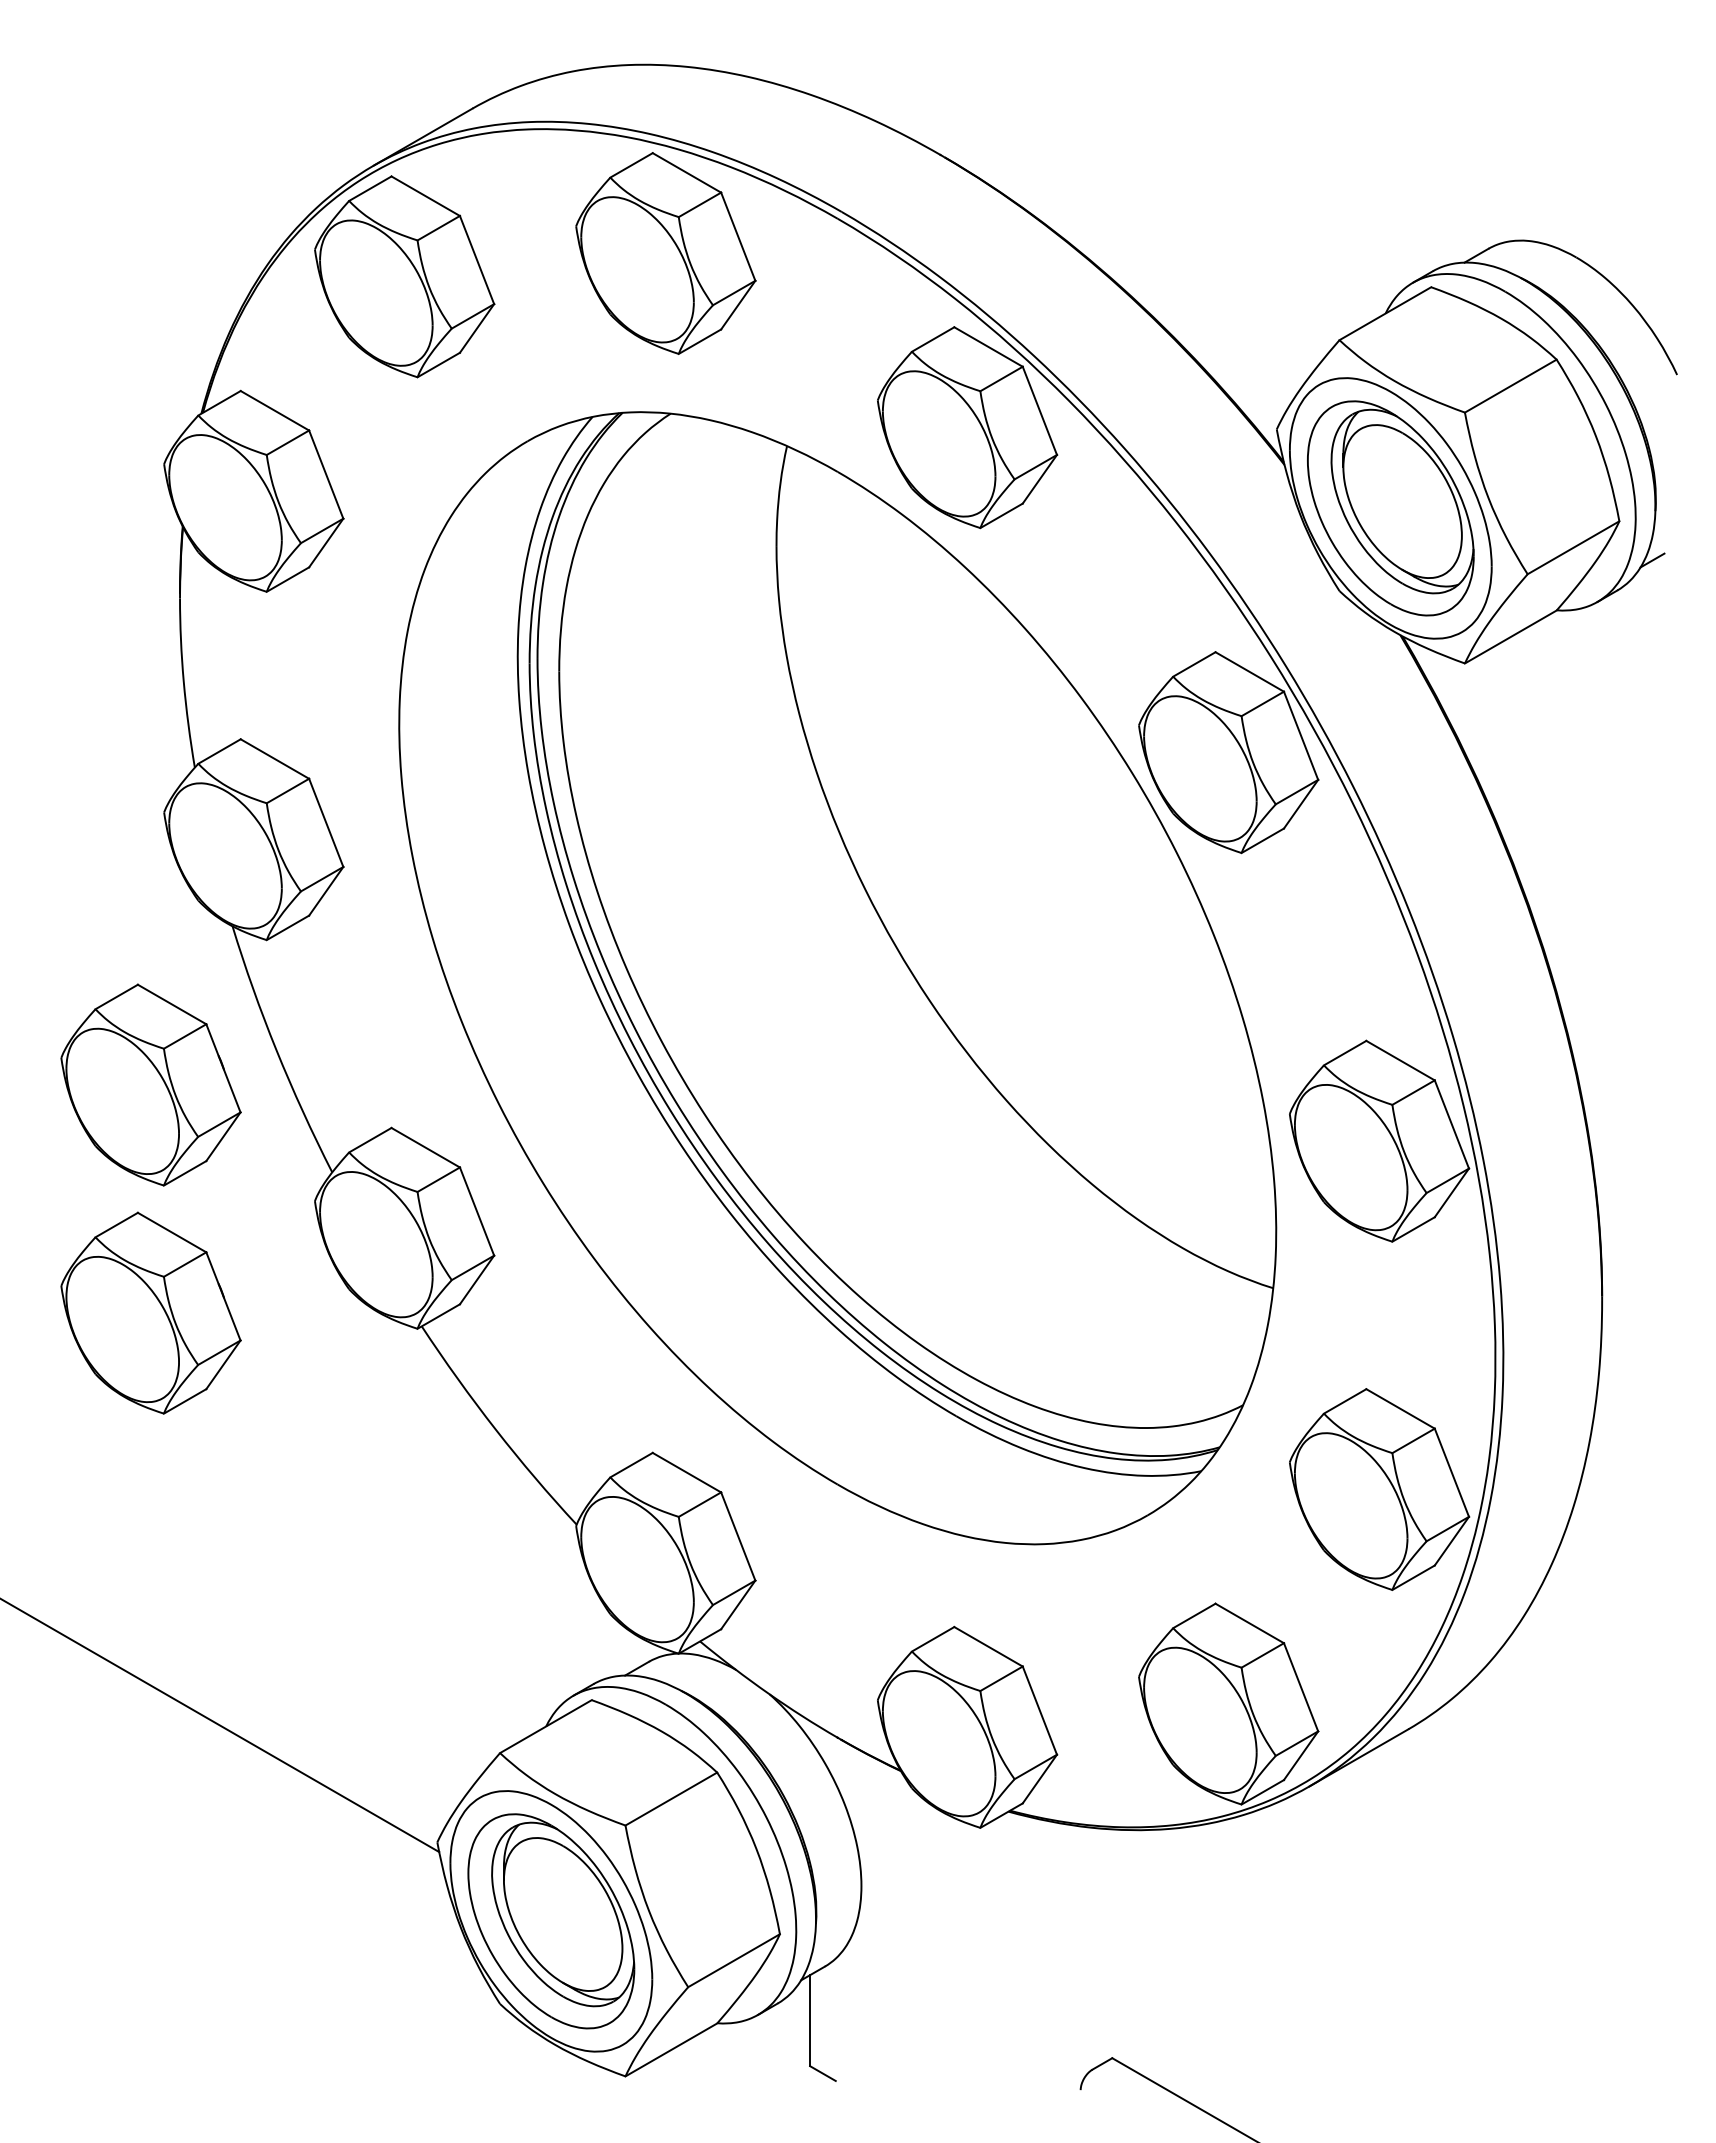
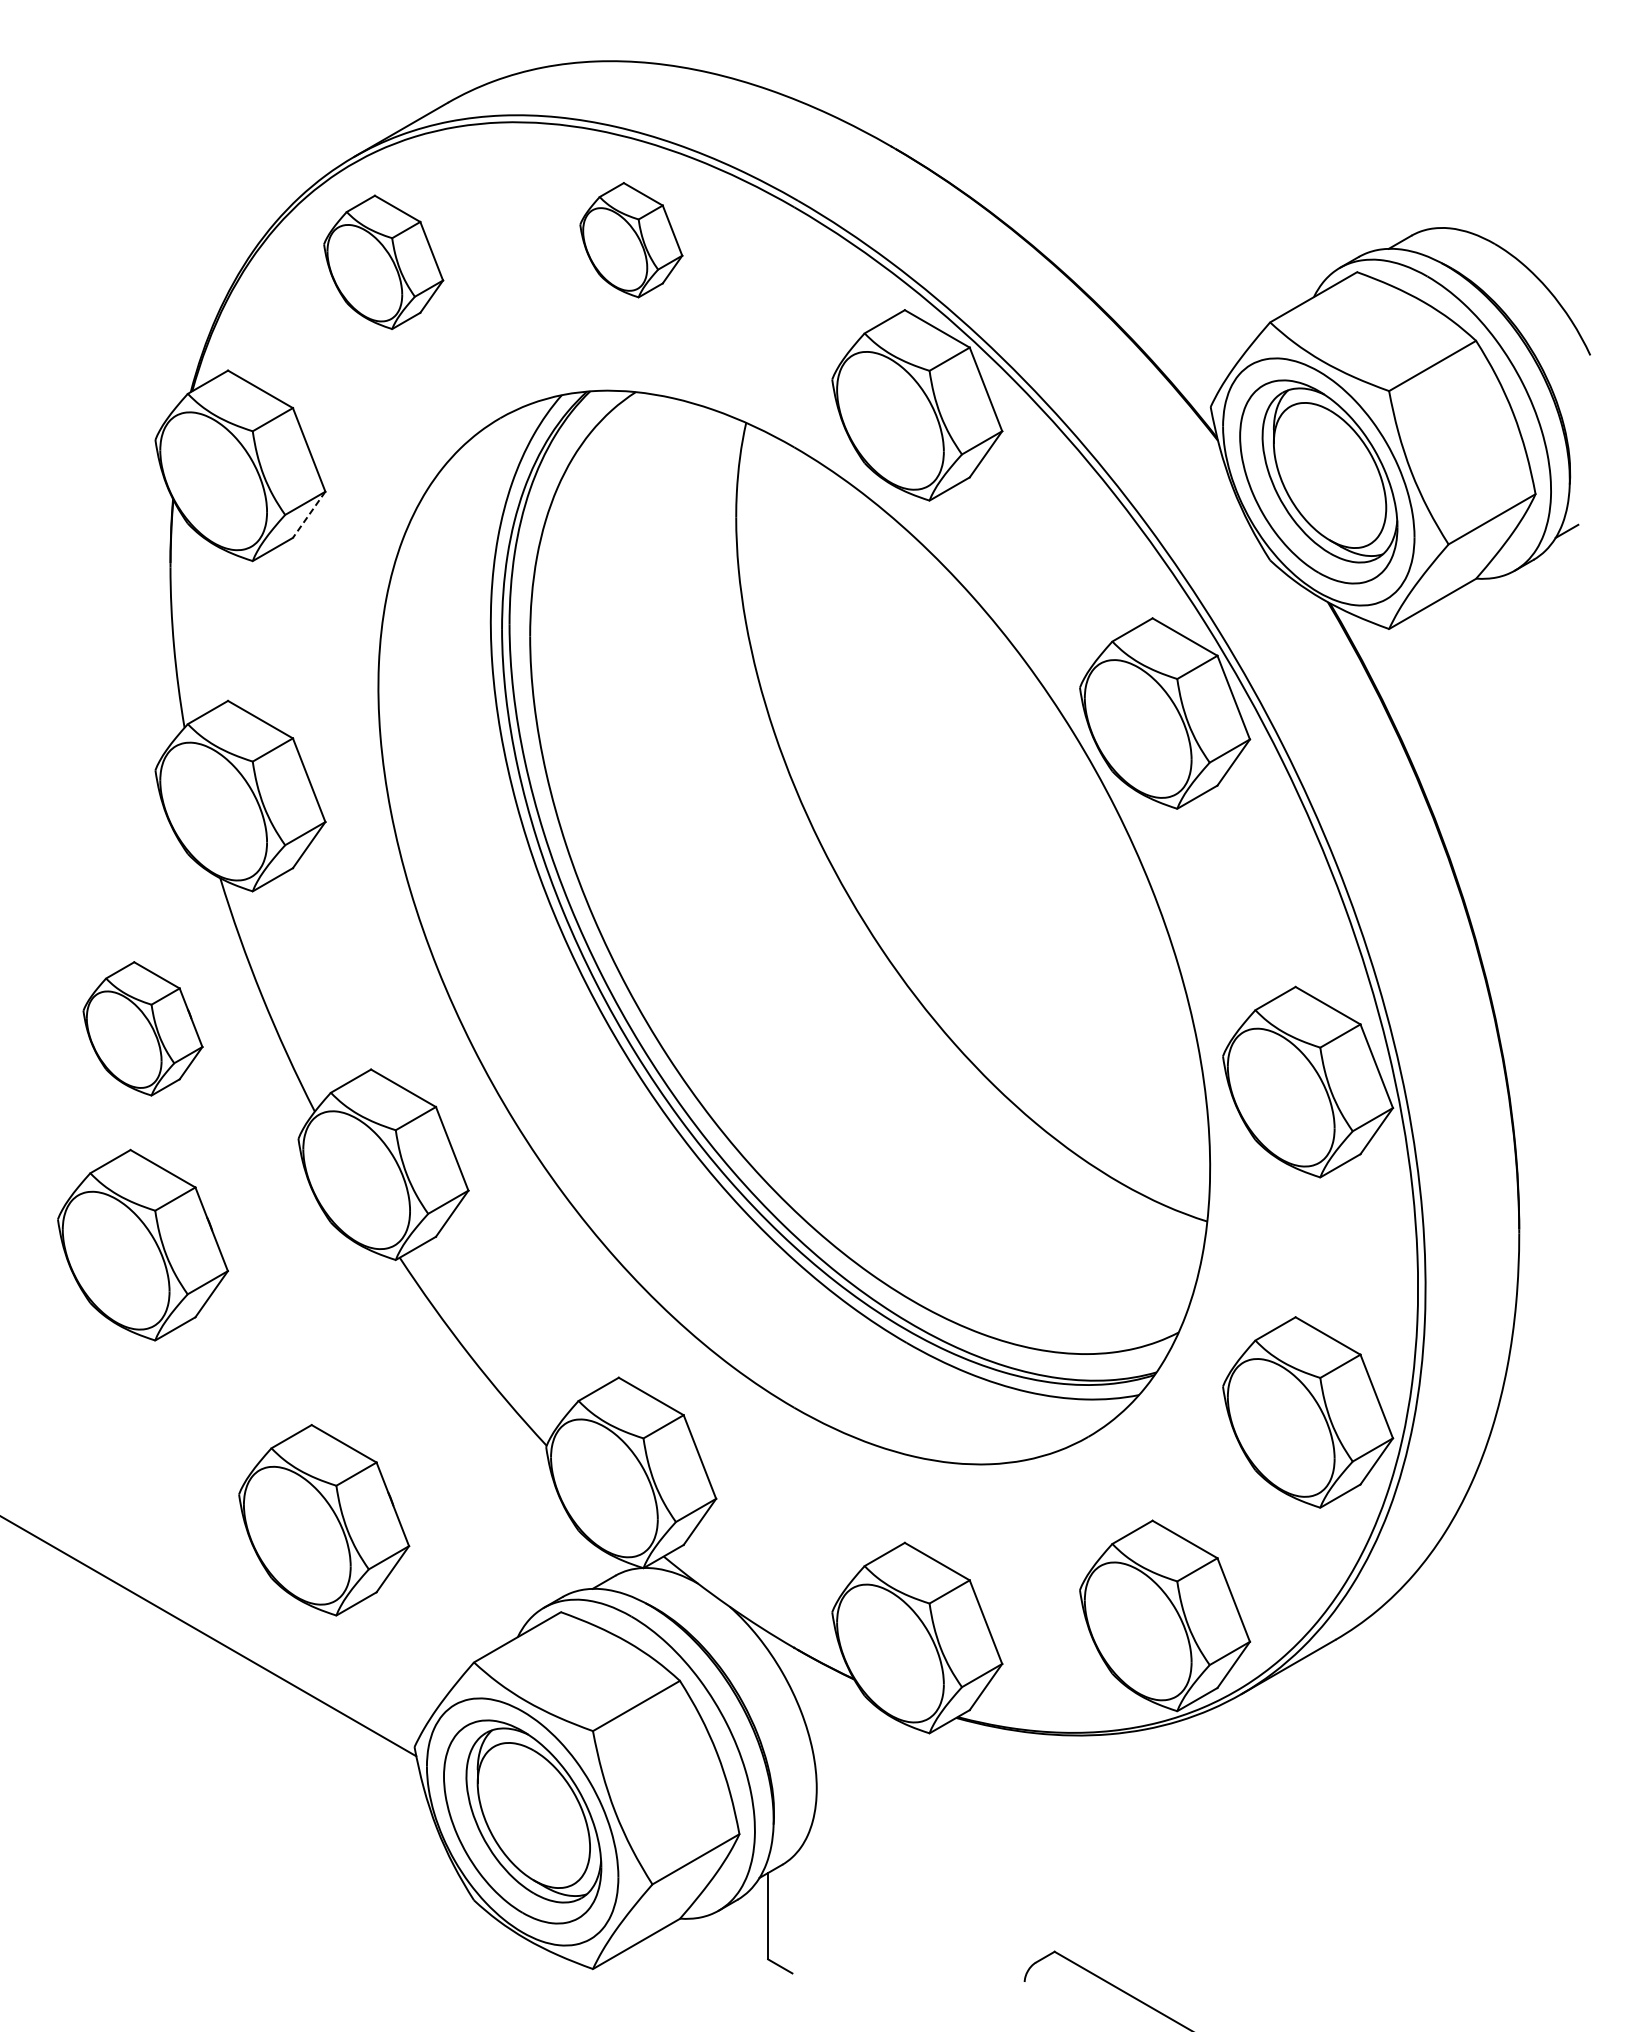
part: (665, 253) -> (630, 240), size x0.6
part: (404, 276) -> (383, 262), size x0.7
line: (326, 543) -> (309, 515), solid -> dashed
part: (150, 1084) -> (142, 1028), size x0.7
part: (341, 1602) -> (323, 1519), added

